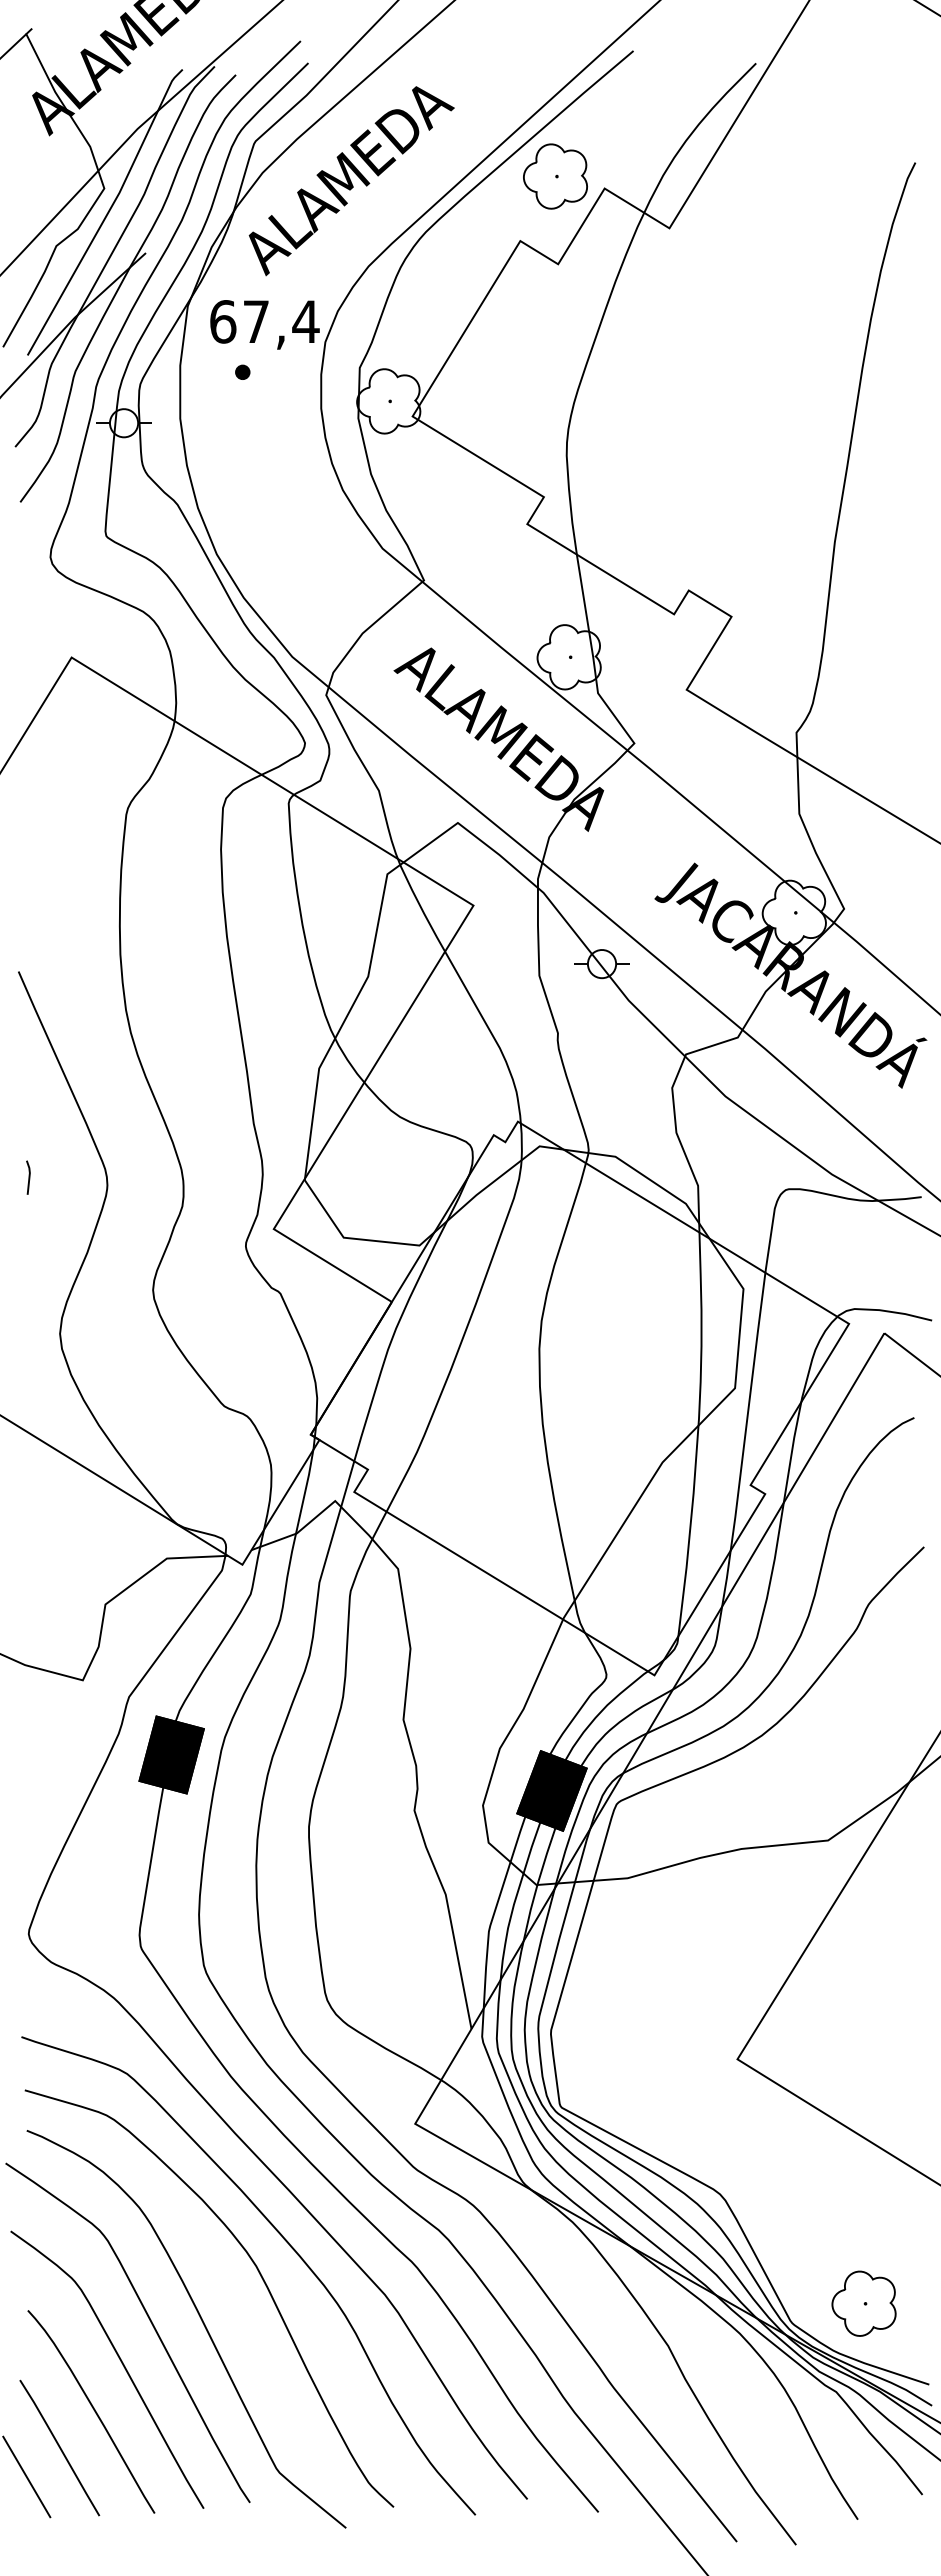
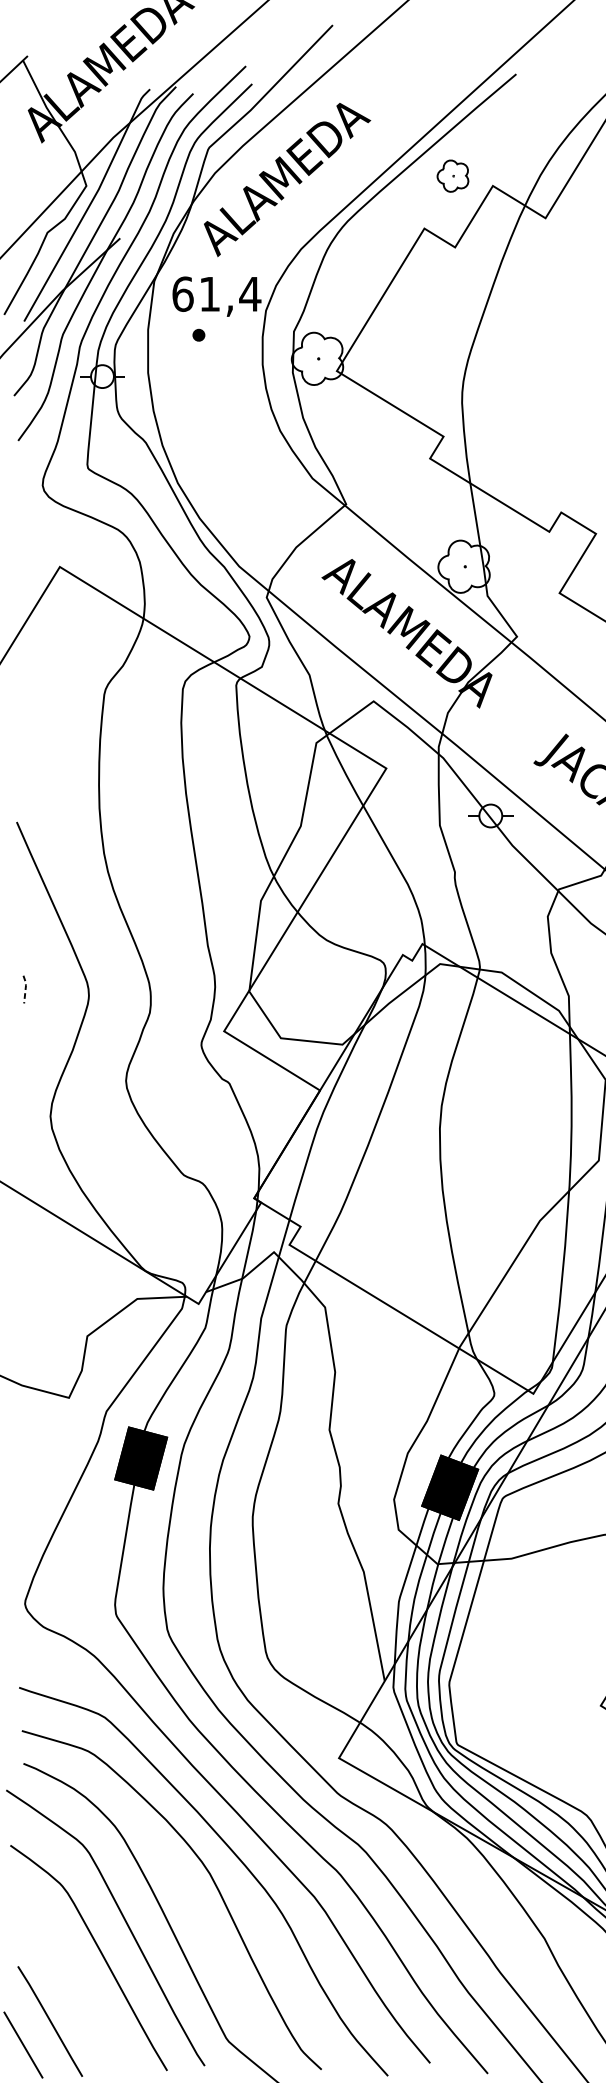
part: (555, 176) -> (452, 176), size x0.6
text: (256, 321) -> (210, 293), 67,4 -> 61,4
line: (29, 1176) -> (25, 988), solid -> dashed
curve: (93, 2410) -> (77, 1991), removed

